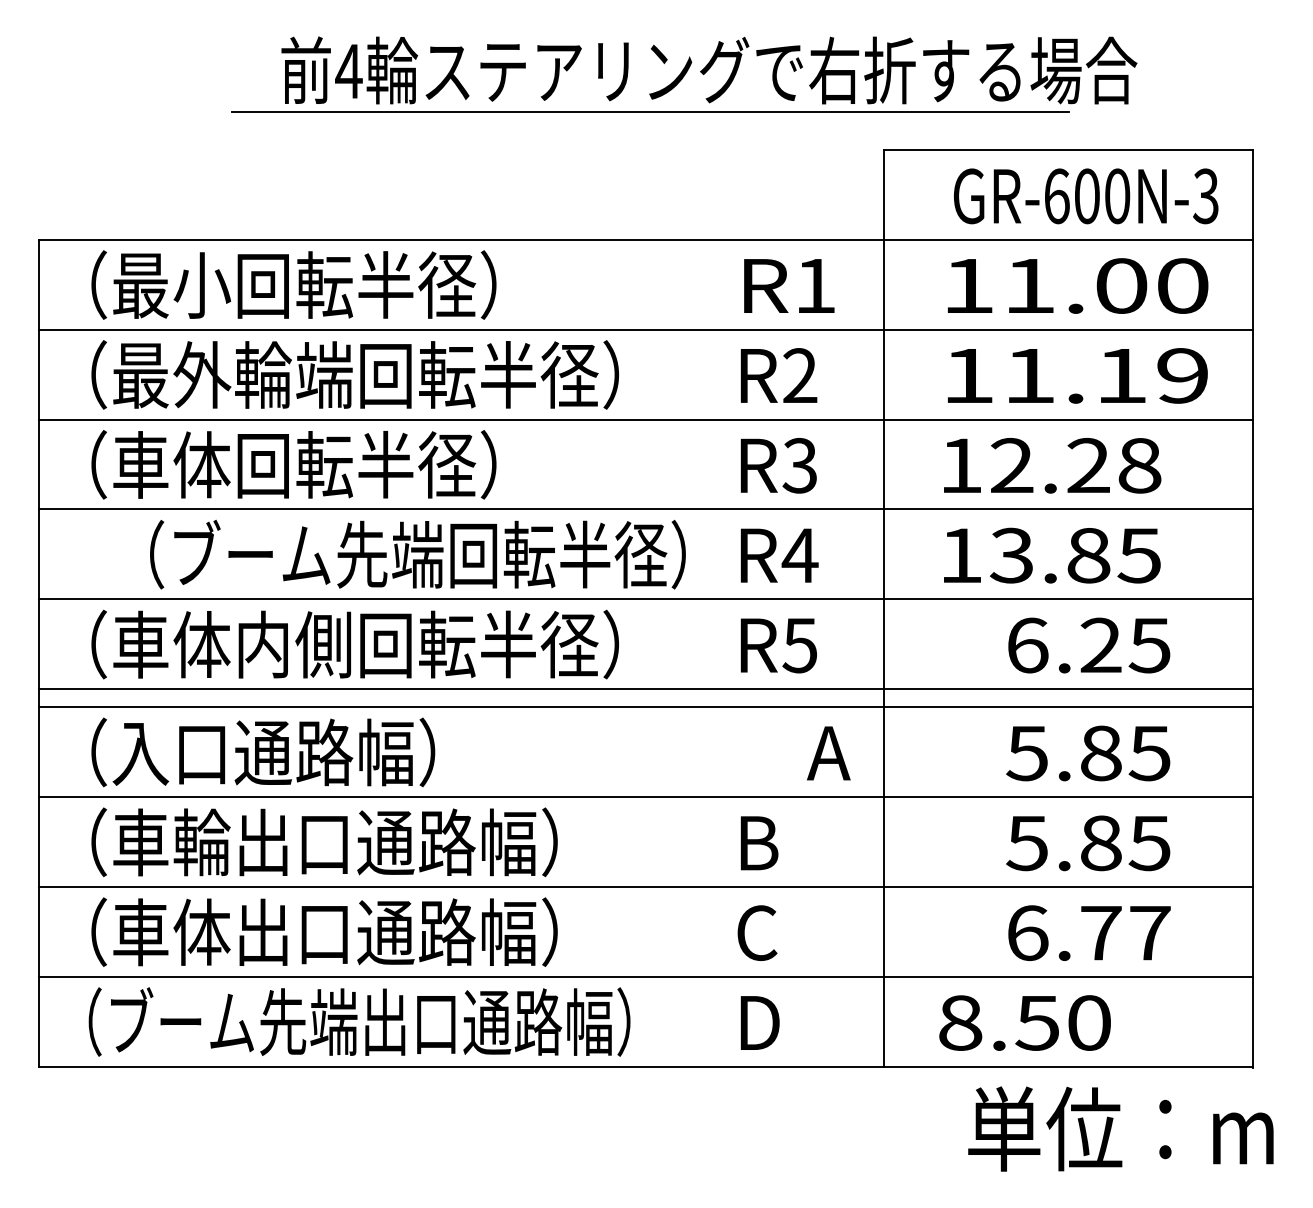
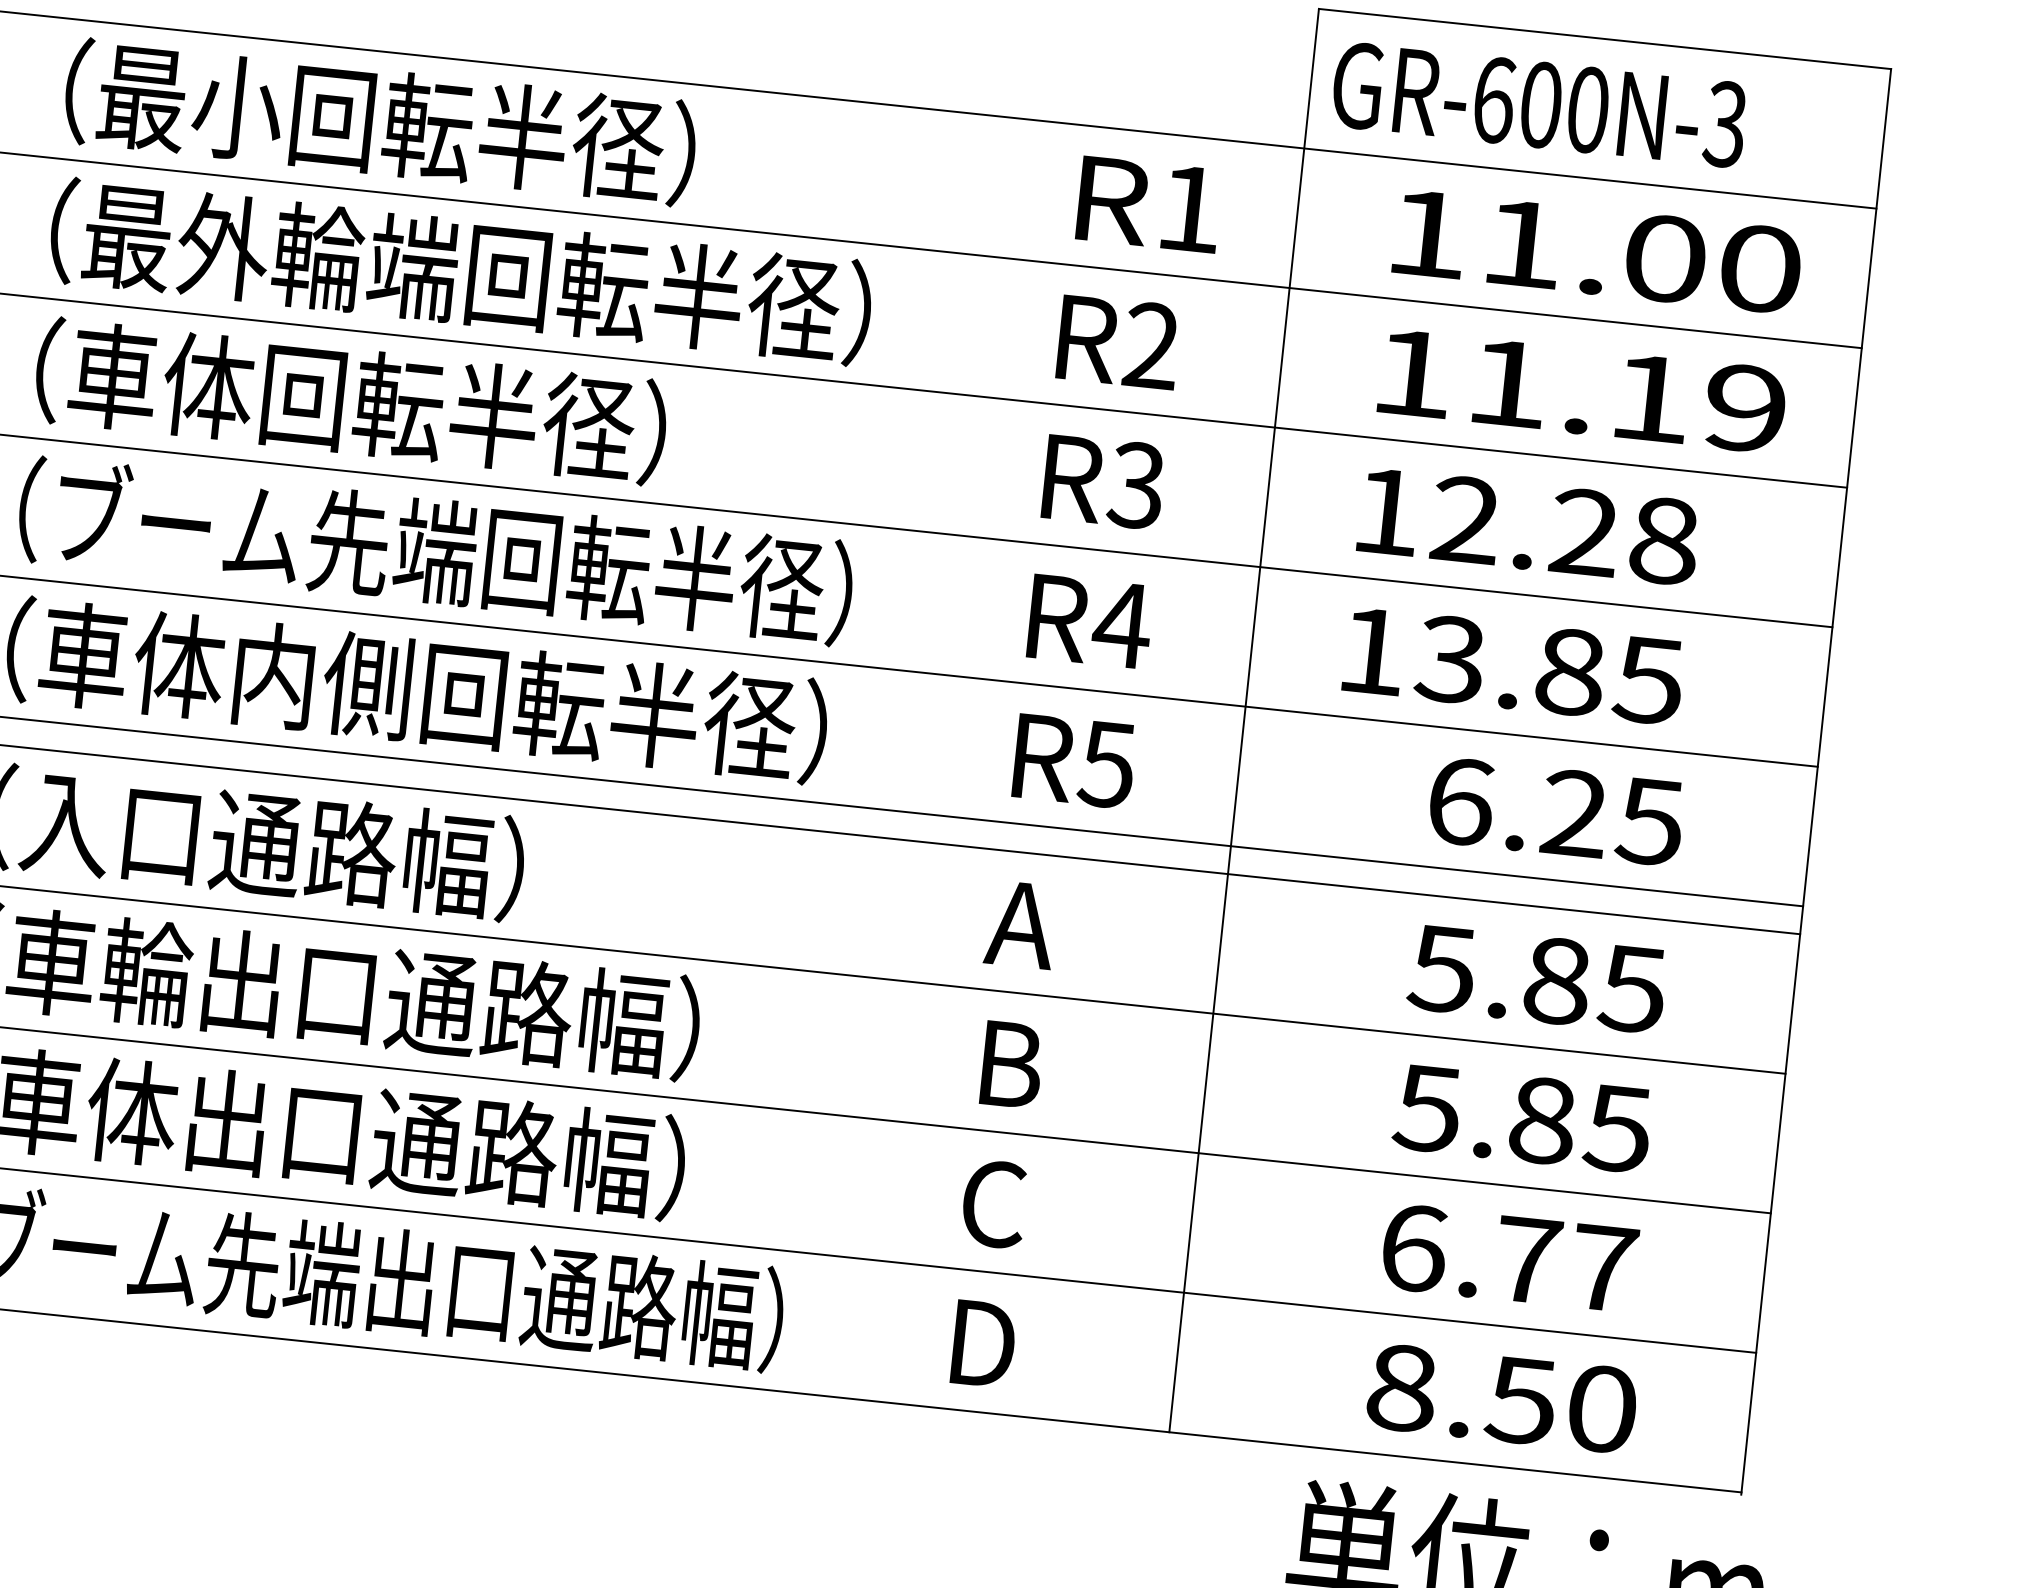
text: (1086, 196) -> (1539, 105), moved
text: (417, 554) -> (435, 551), moved
text: (828, 753) -> (1020, 924), moved
text: (1024, 1022) -> (1501, 1397), moved

